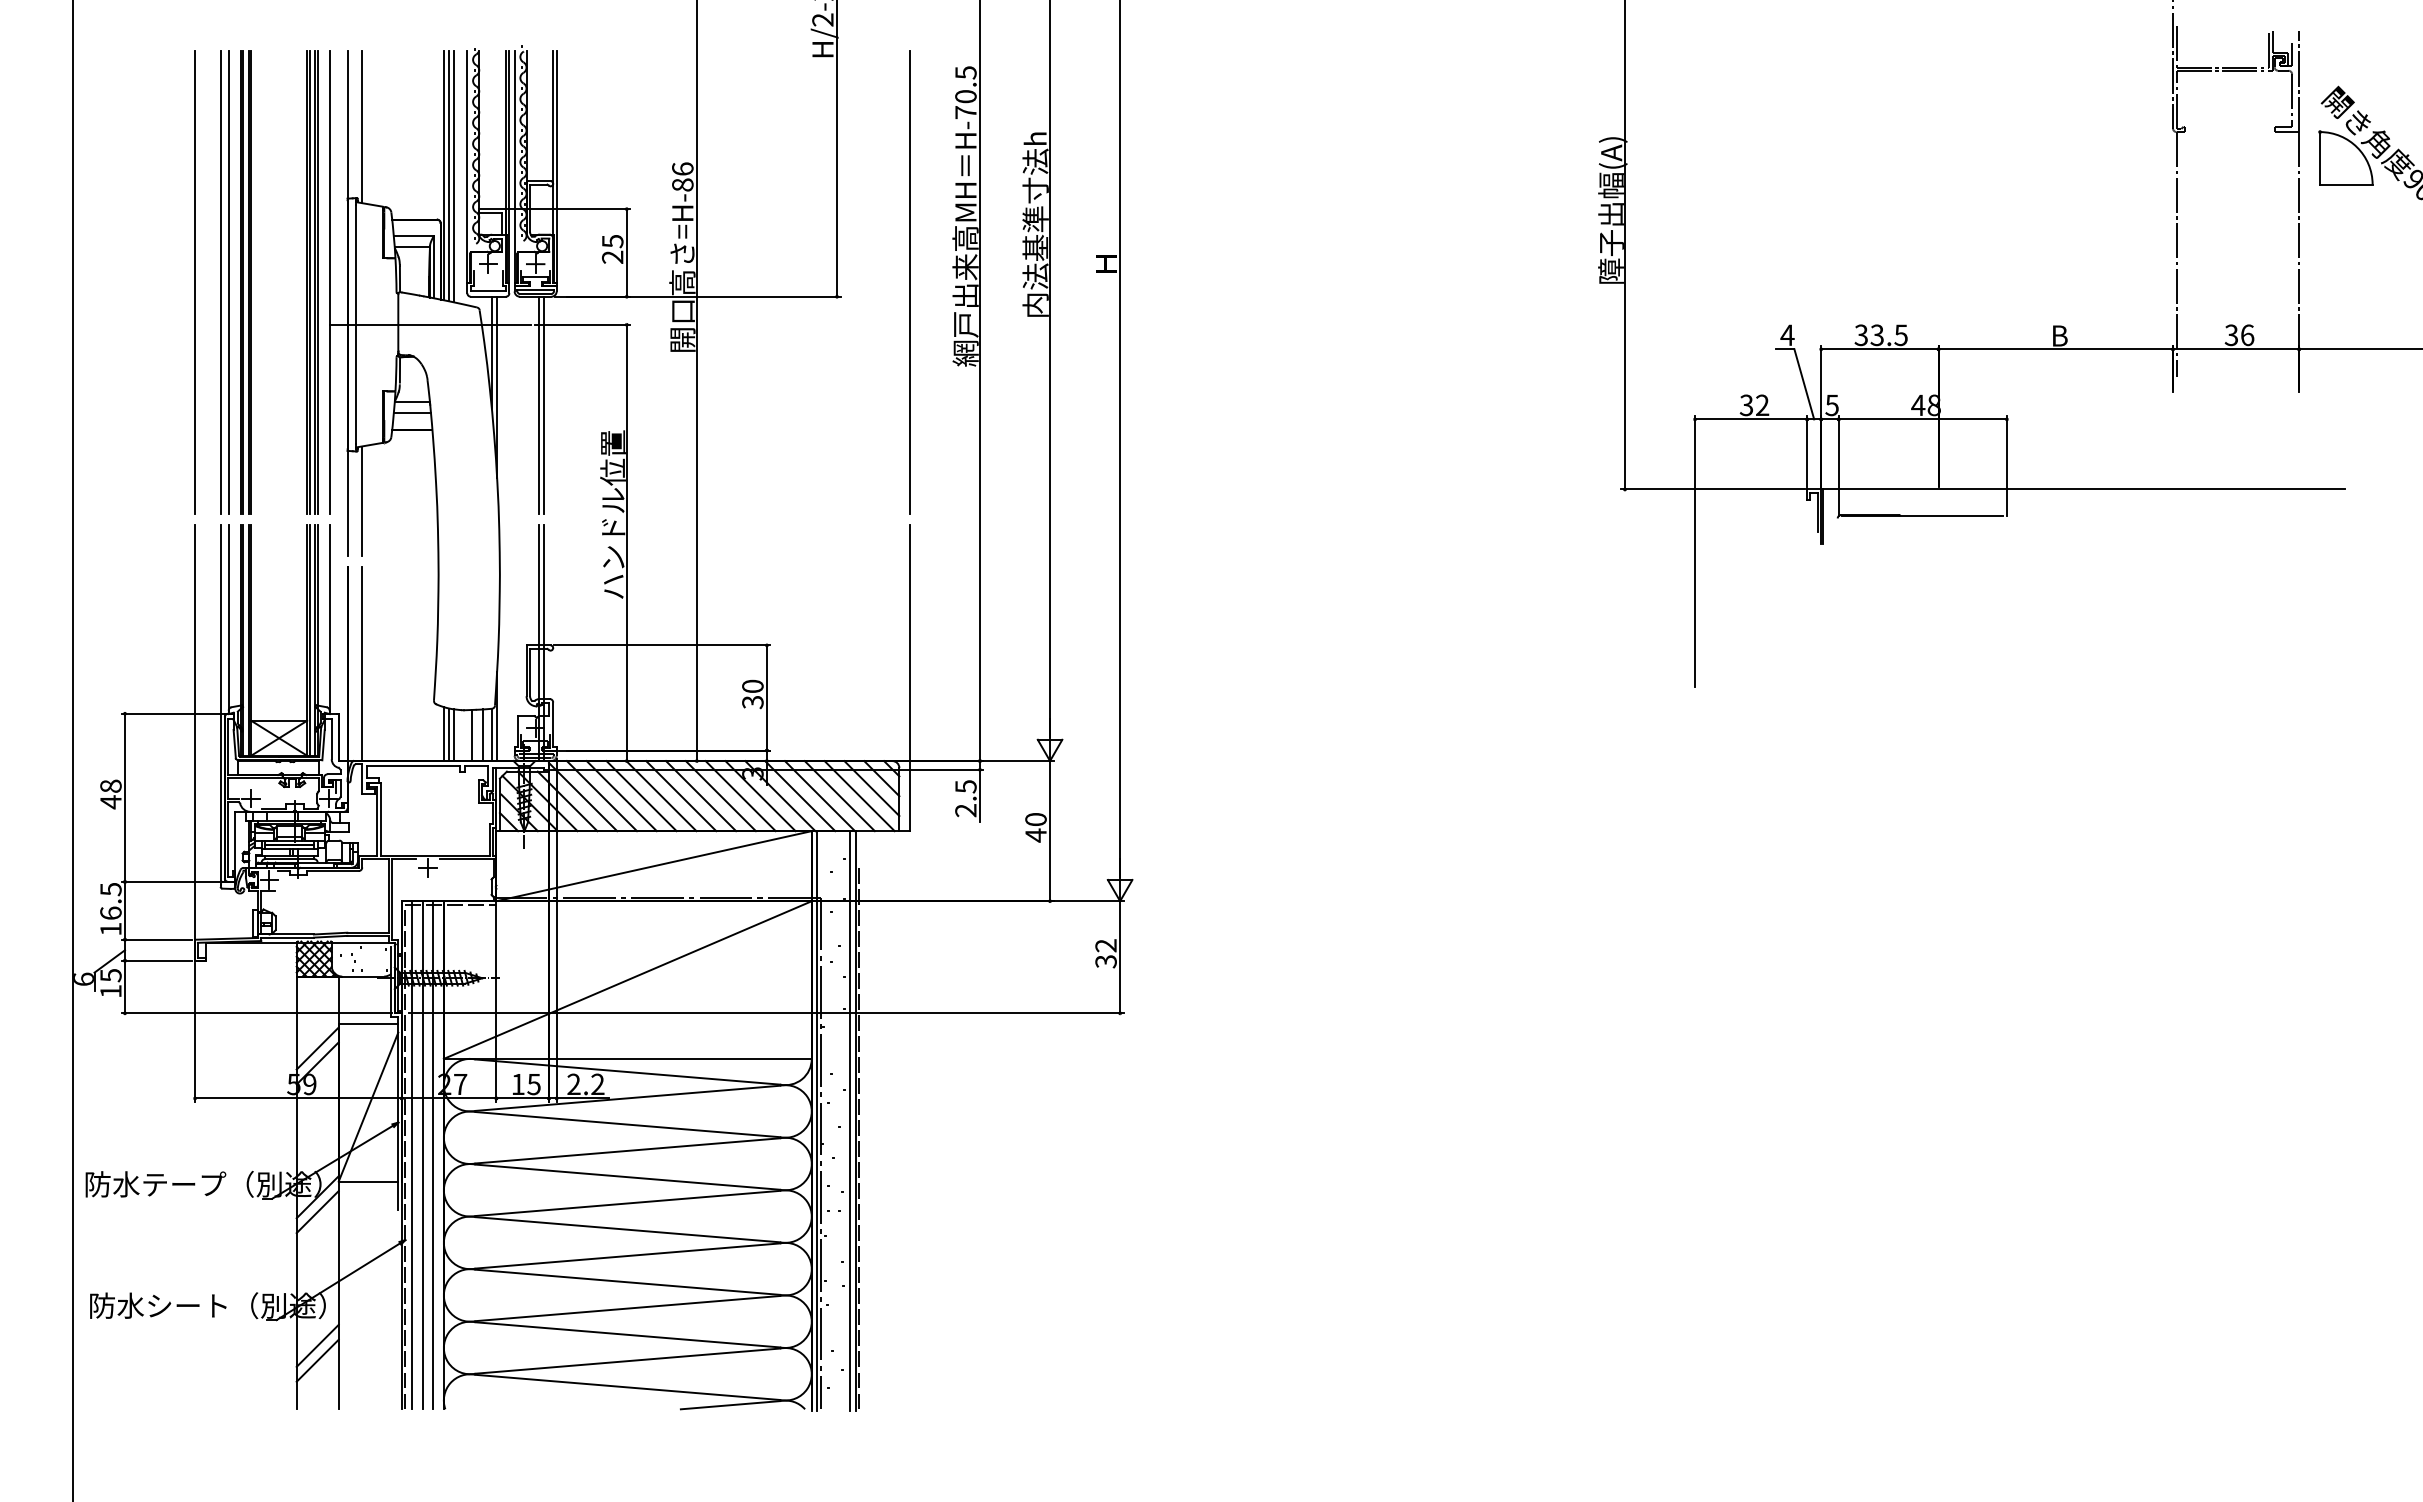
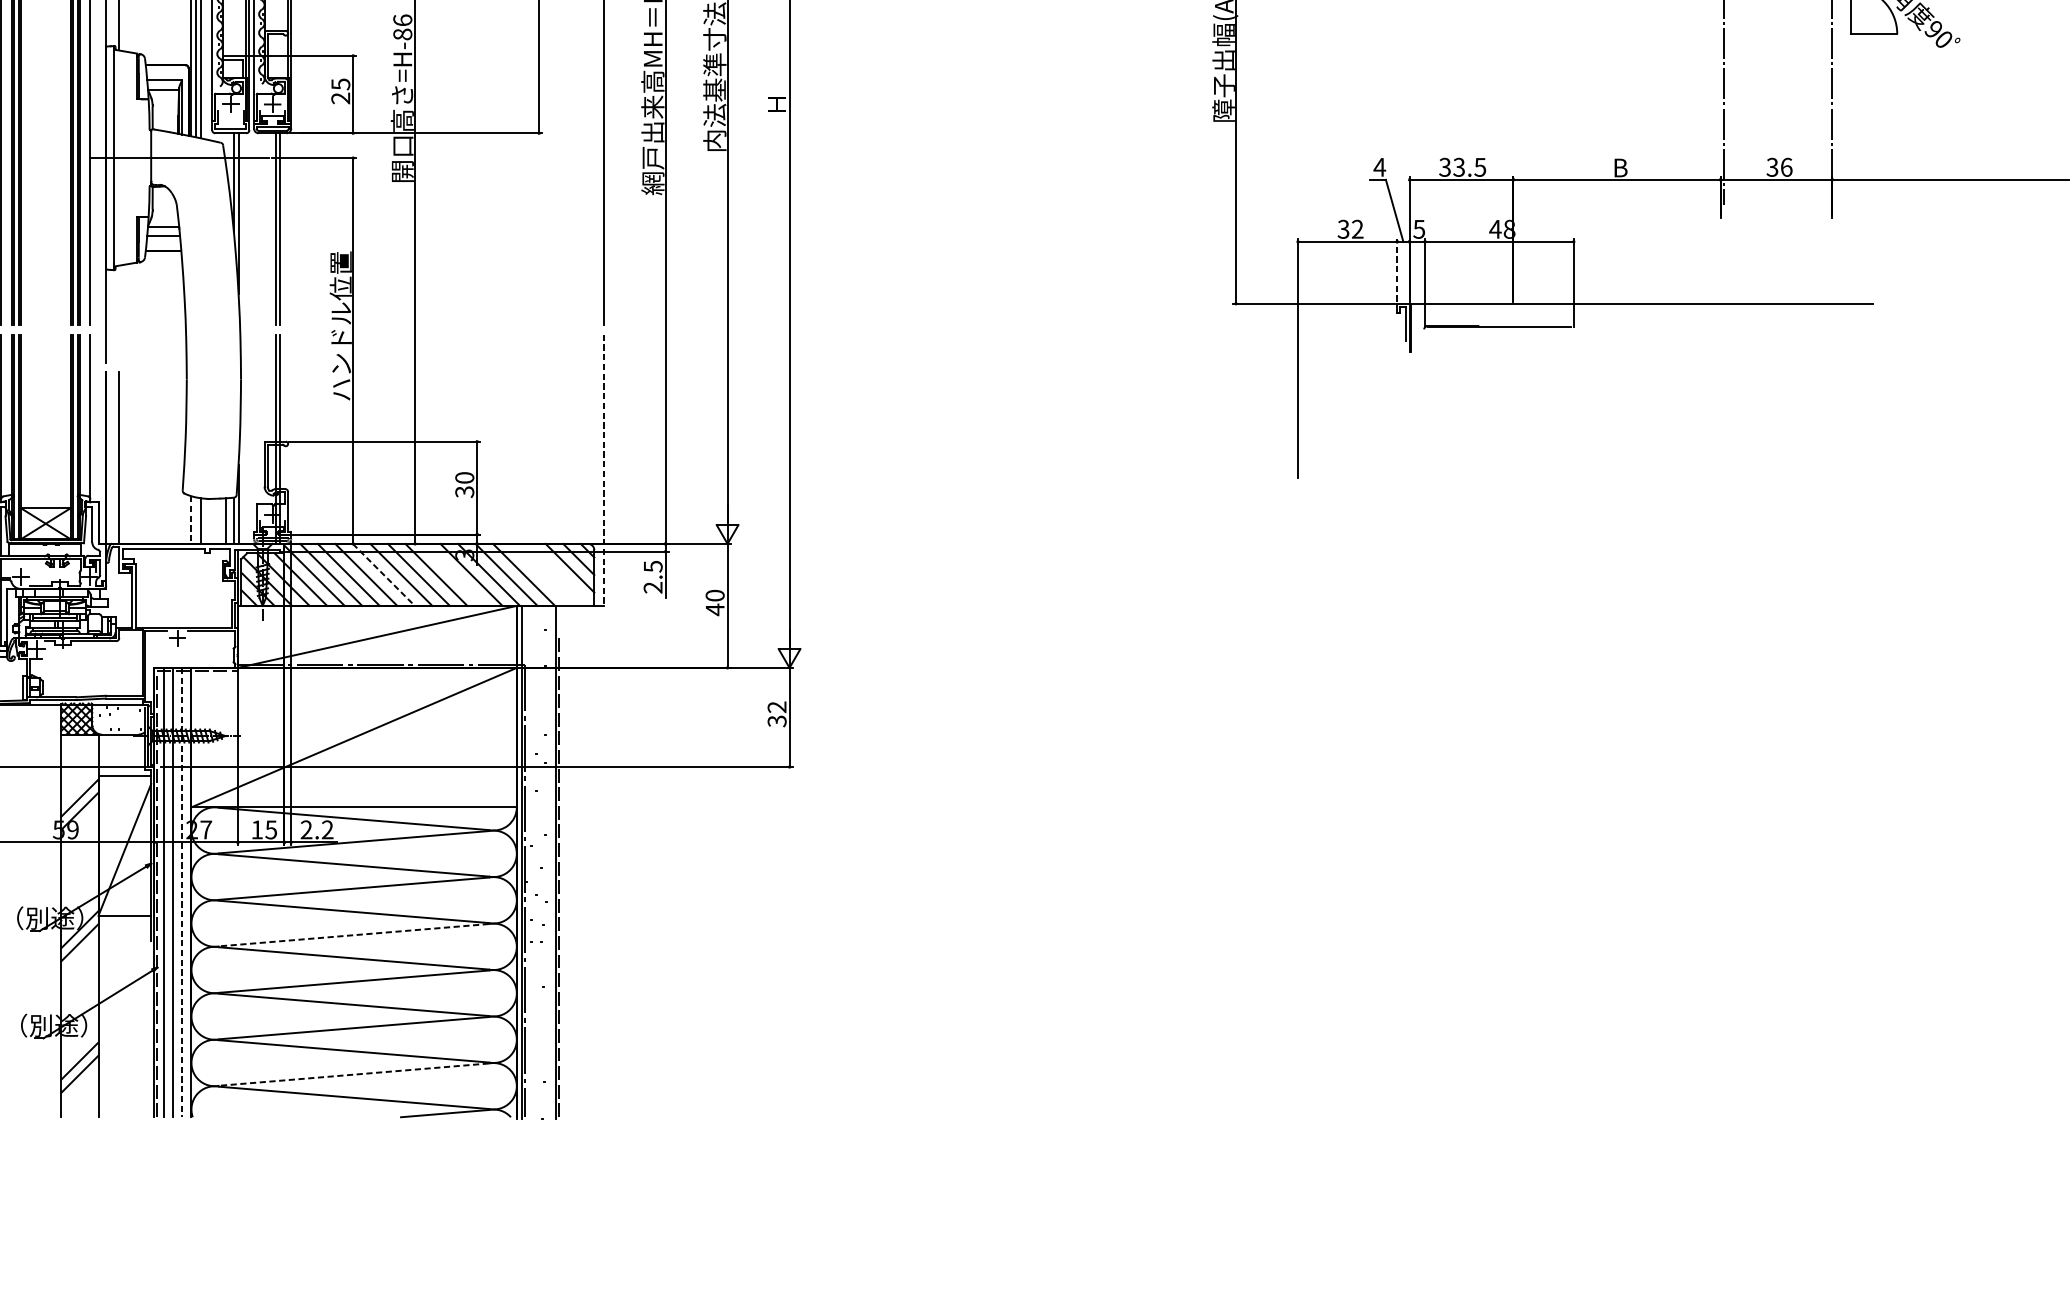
line: (1807, 451) -> (1397, 270), solid -> dashed
line: (361, 501) -> (118, 314), removed
line: (909, 678) -> (603, 470), solid -> dashed
line: (443, 734) -> (191, 520), solid -> dashed
line: (449, 734) -> (196, 520), removed
line: (471, 735) -> (215, 521), removed
line: (661, 796) -> (383, 575), solid -> dashed
line: (740, 796) -> (453, 575), removed
line: (839, 796) -> (541, 575), removed
line: (859, 796) -> (559, 575), removed
line: (850, 1121) -> (551, 862), removed
line: (433, 1155) -> (182, 892), solid -> dashed
line: (627, 1203) -> (353, 935), solid -> dashed
line: (627, 1361) -> (353, 1074), solid -> dashed

